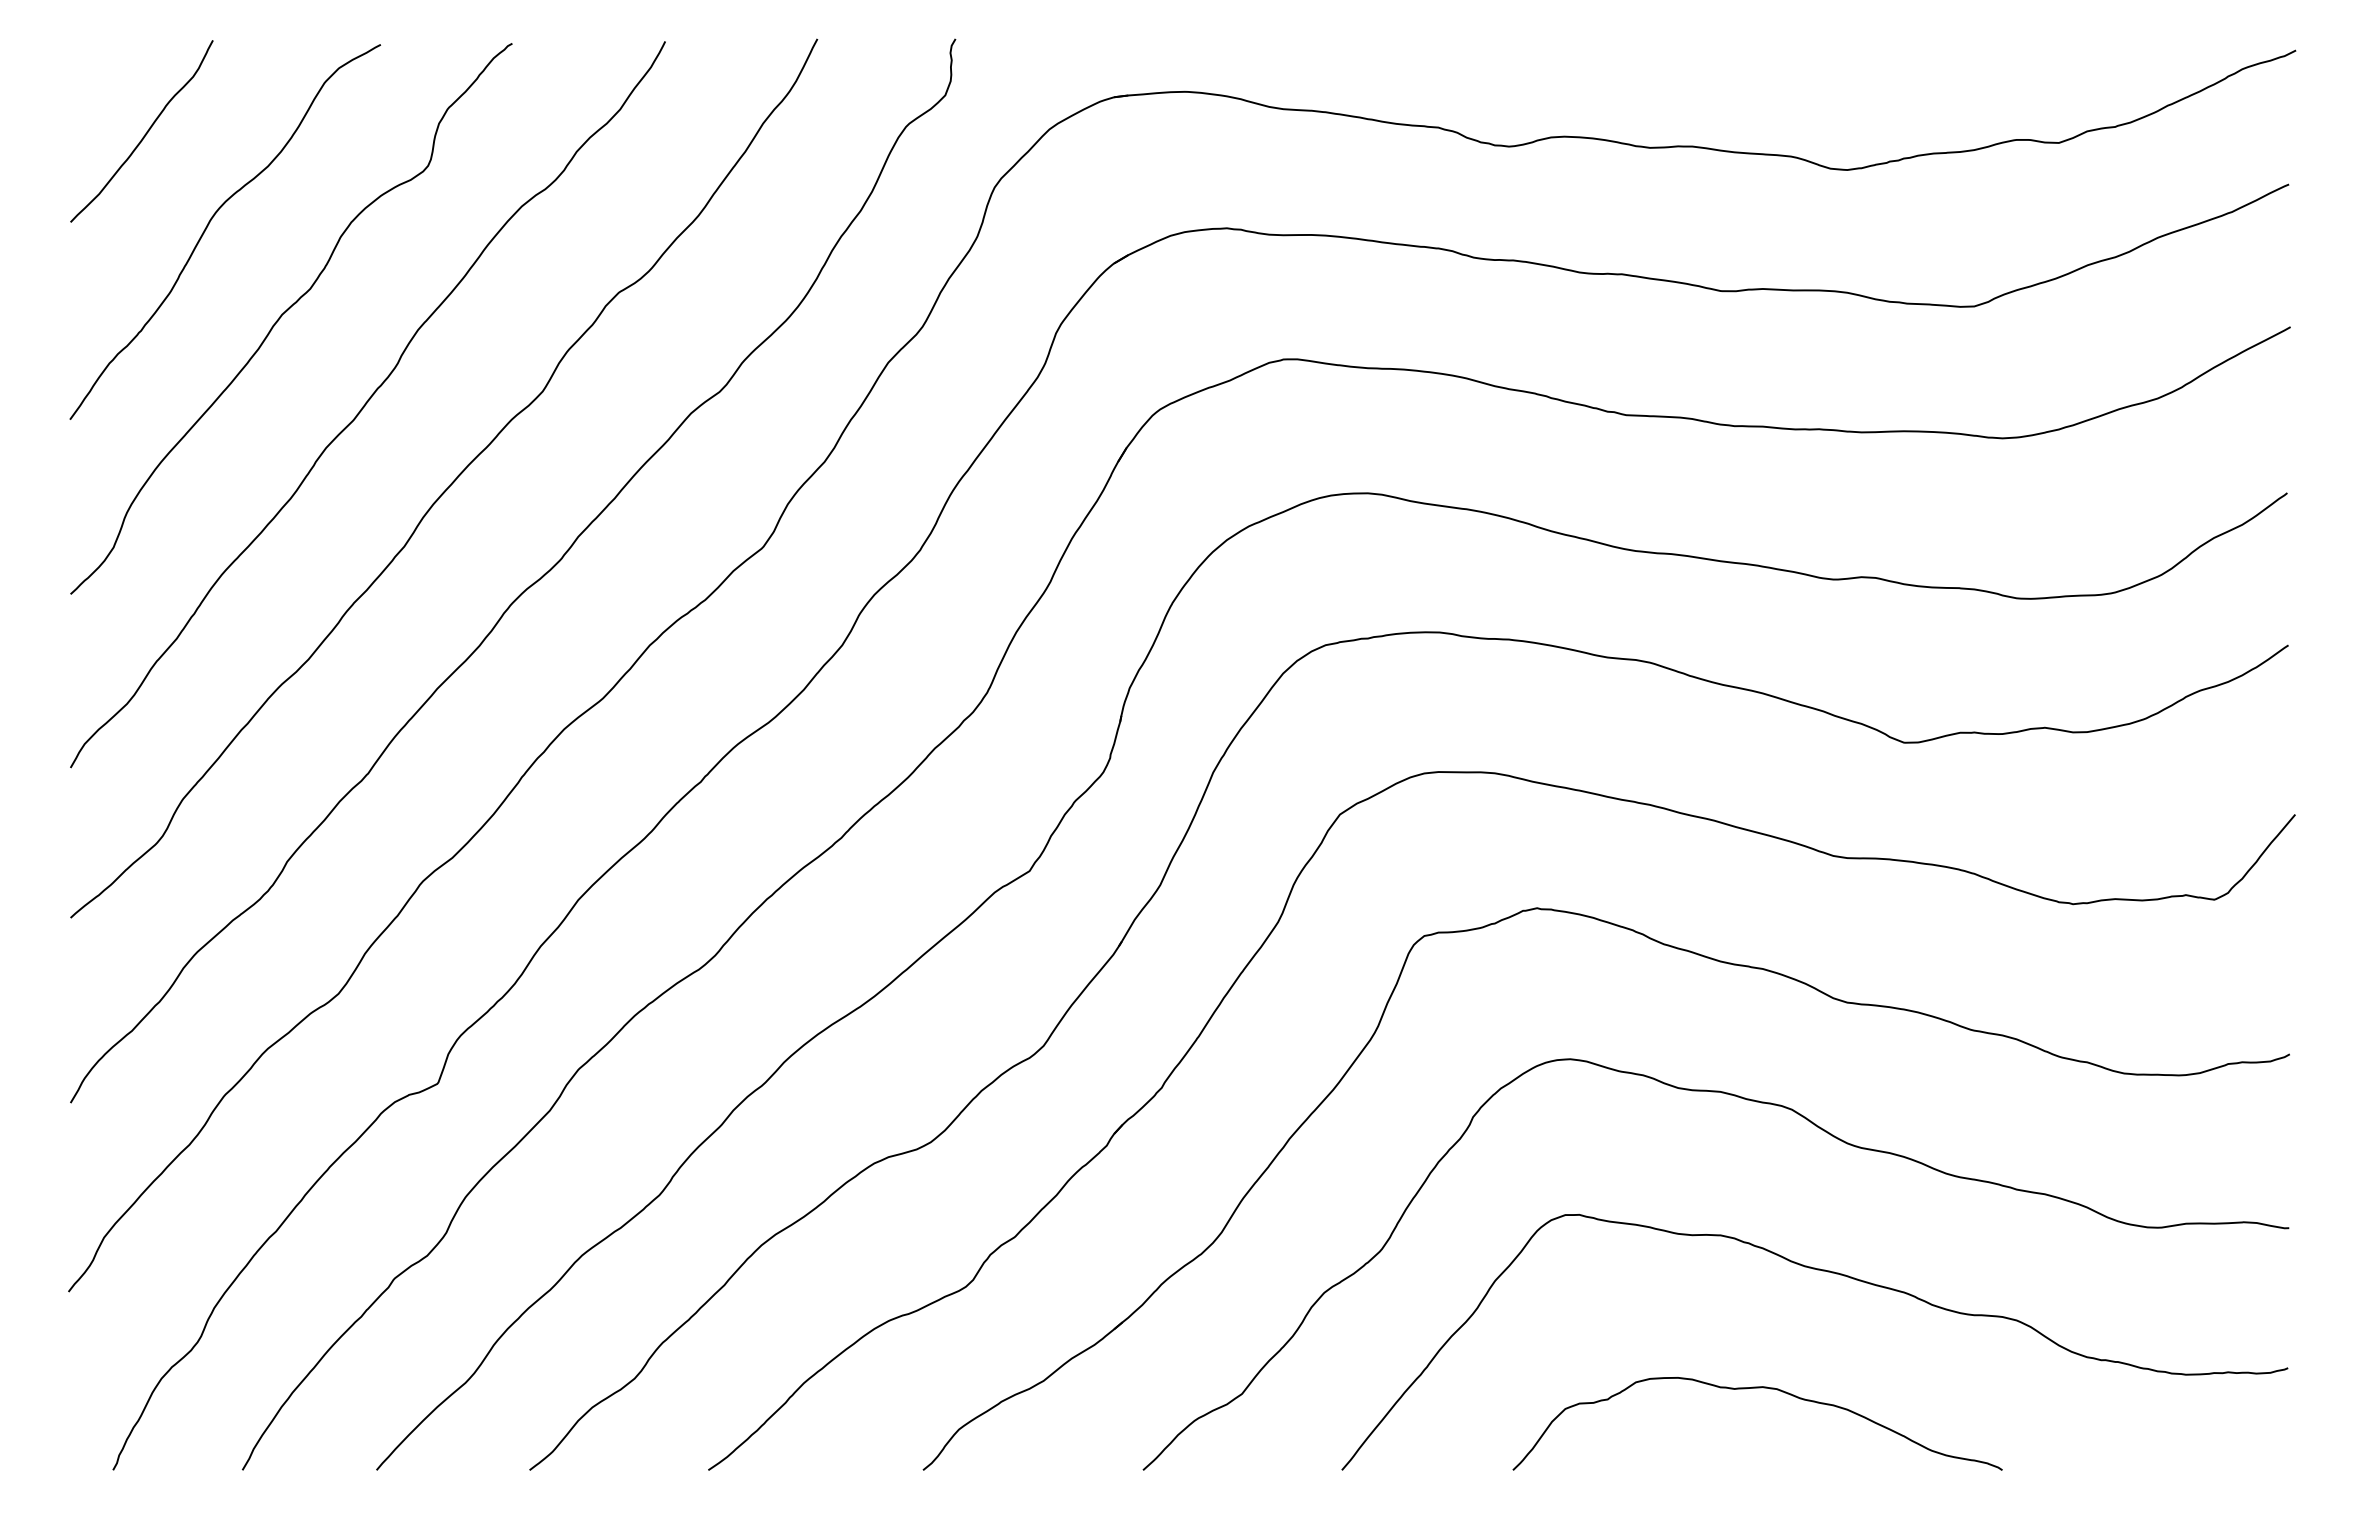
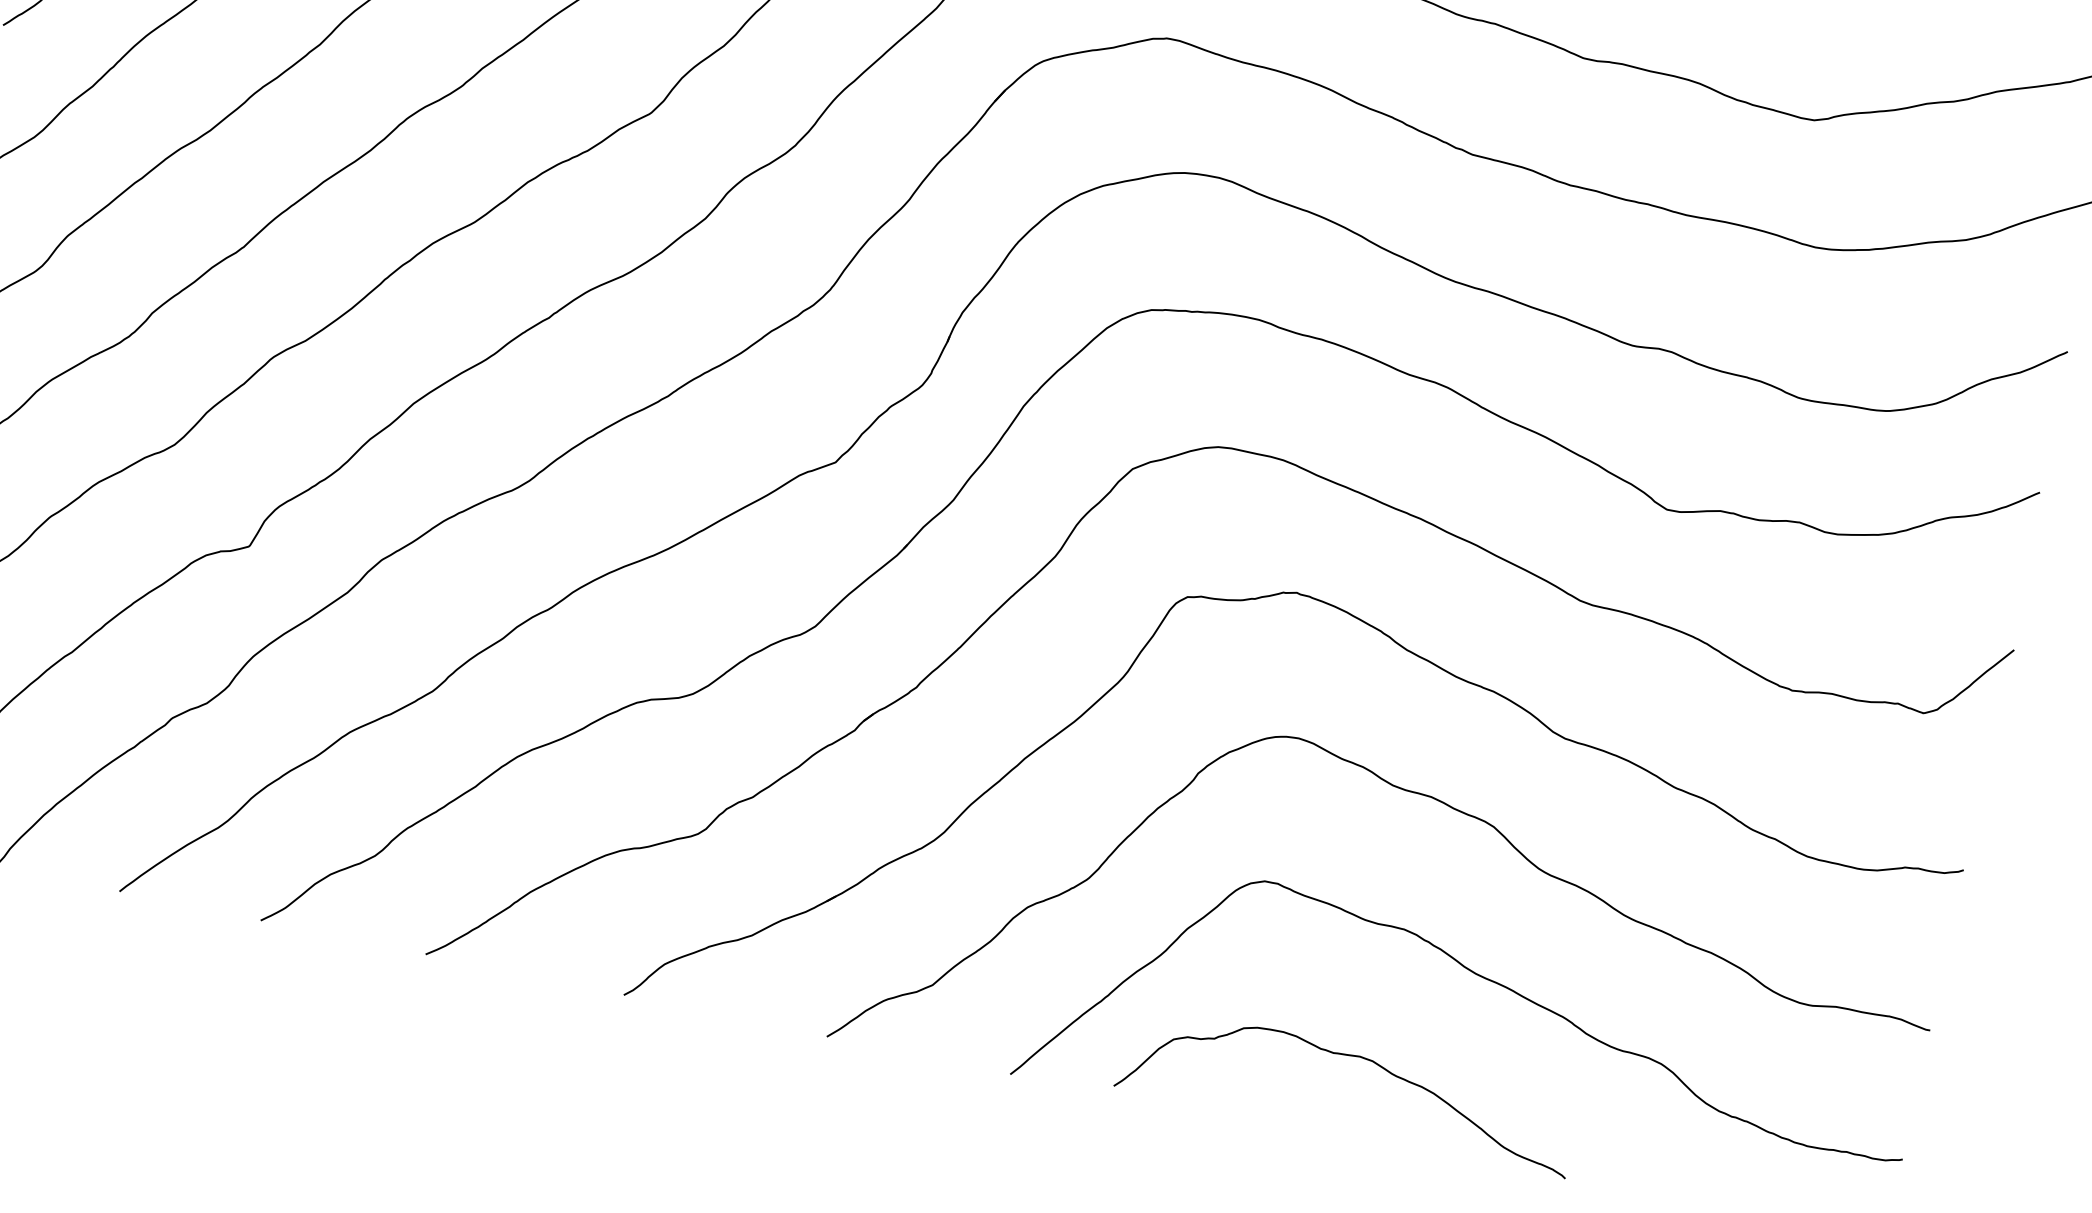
curve: (1757, 1388) -> (1354, 1056), moved

